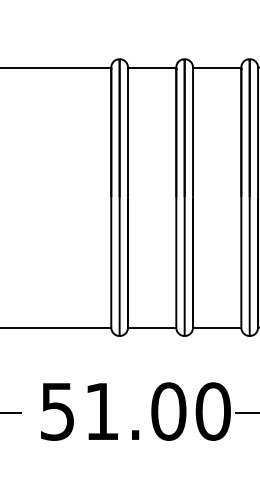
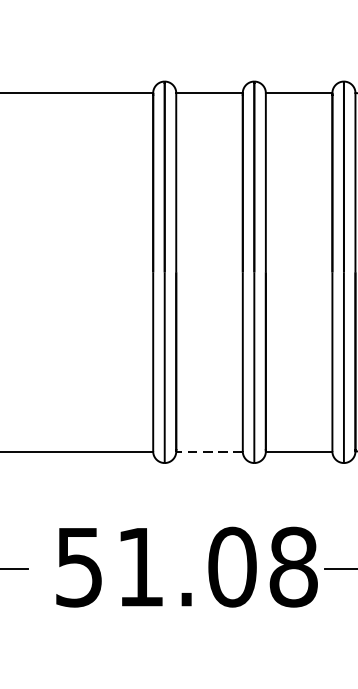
line: (151, 327) -> (208, 451), solid -> dashed
text: (212, 411) -> (292, 567), 51.00 -> 51.08

